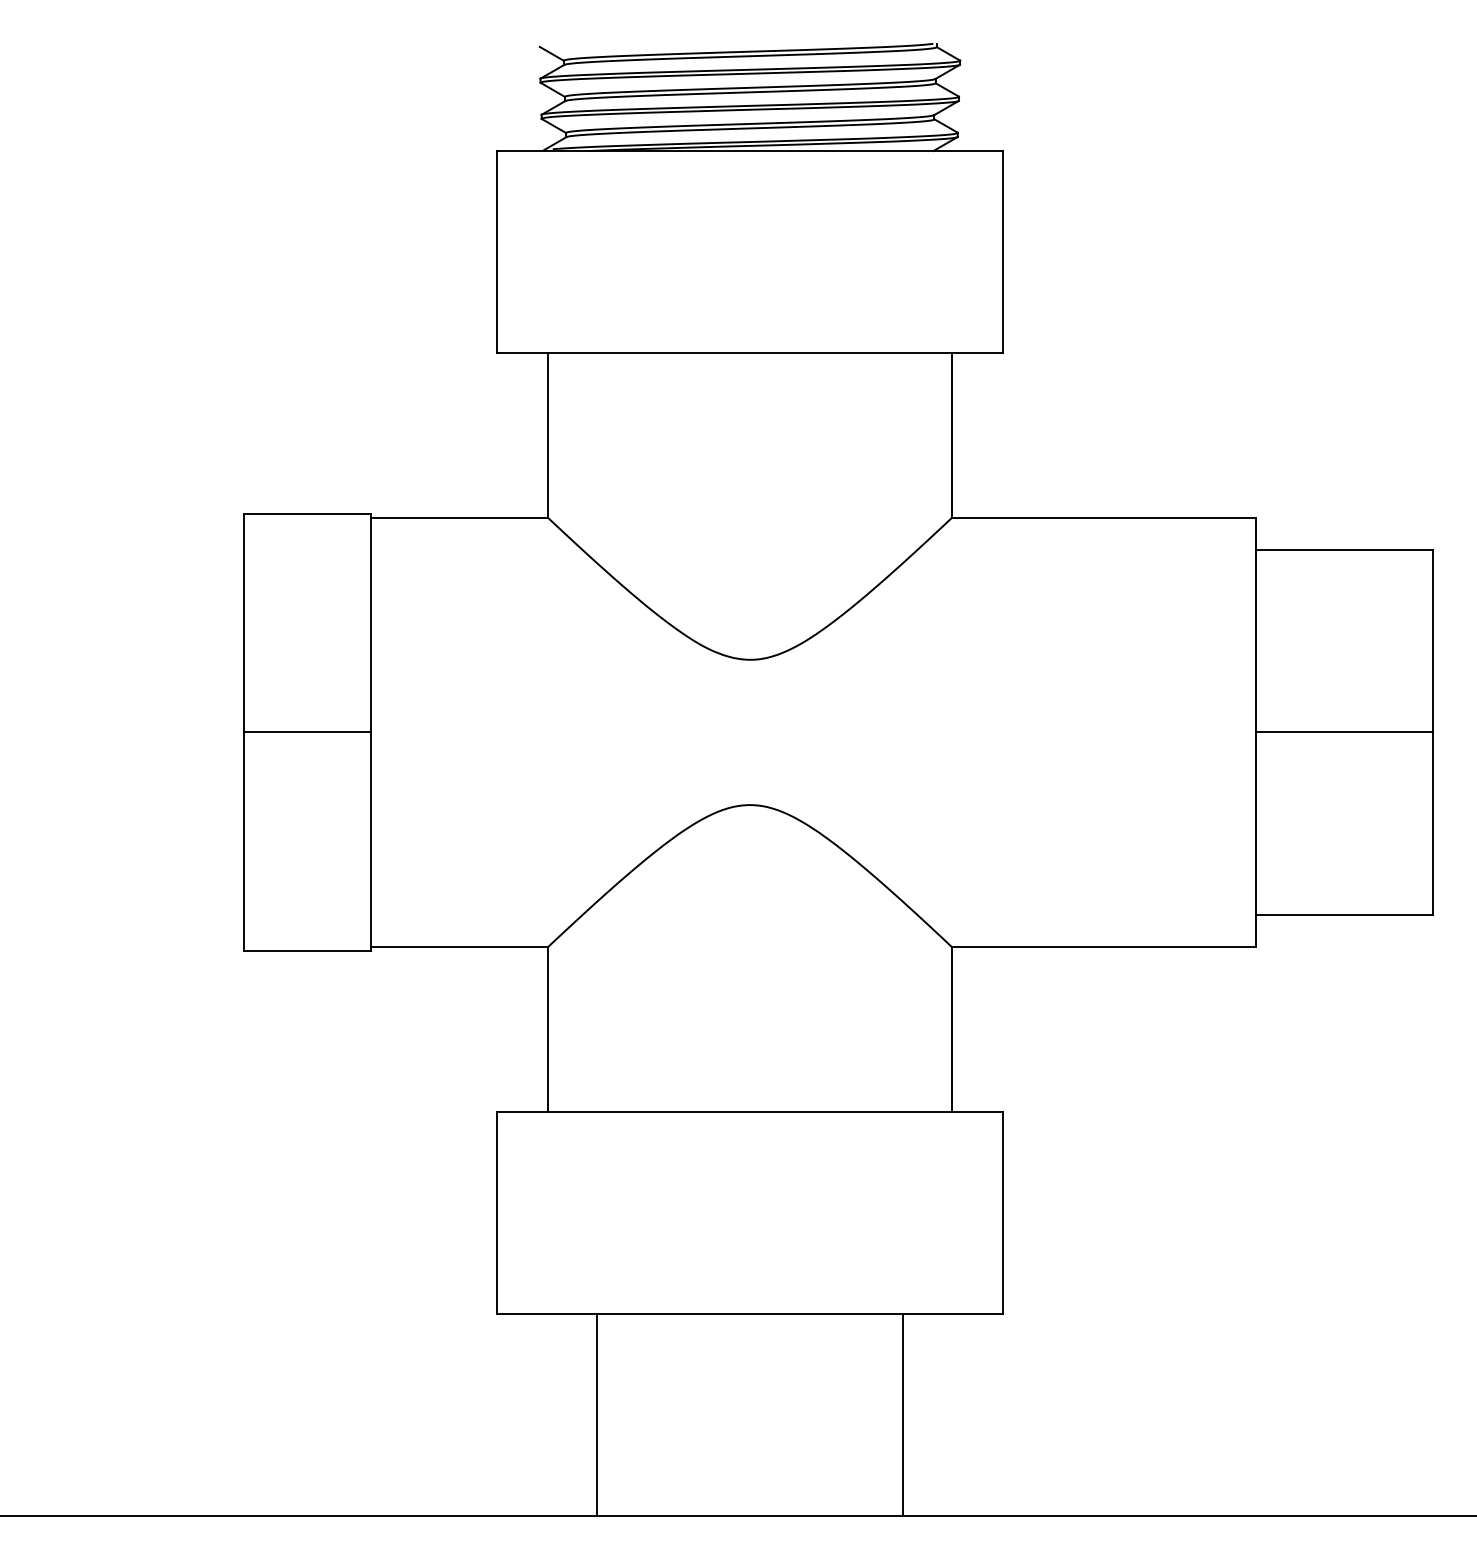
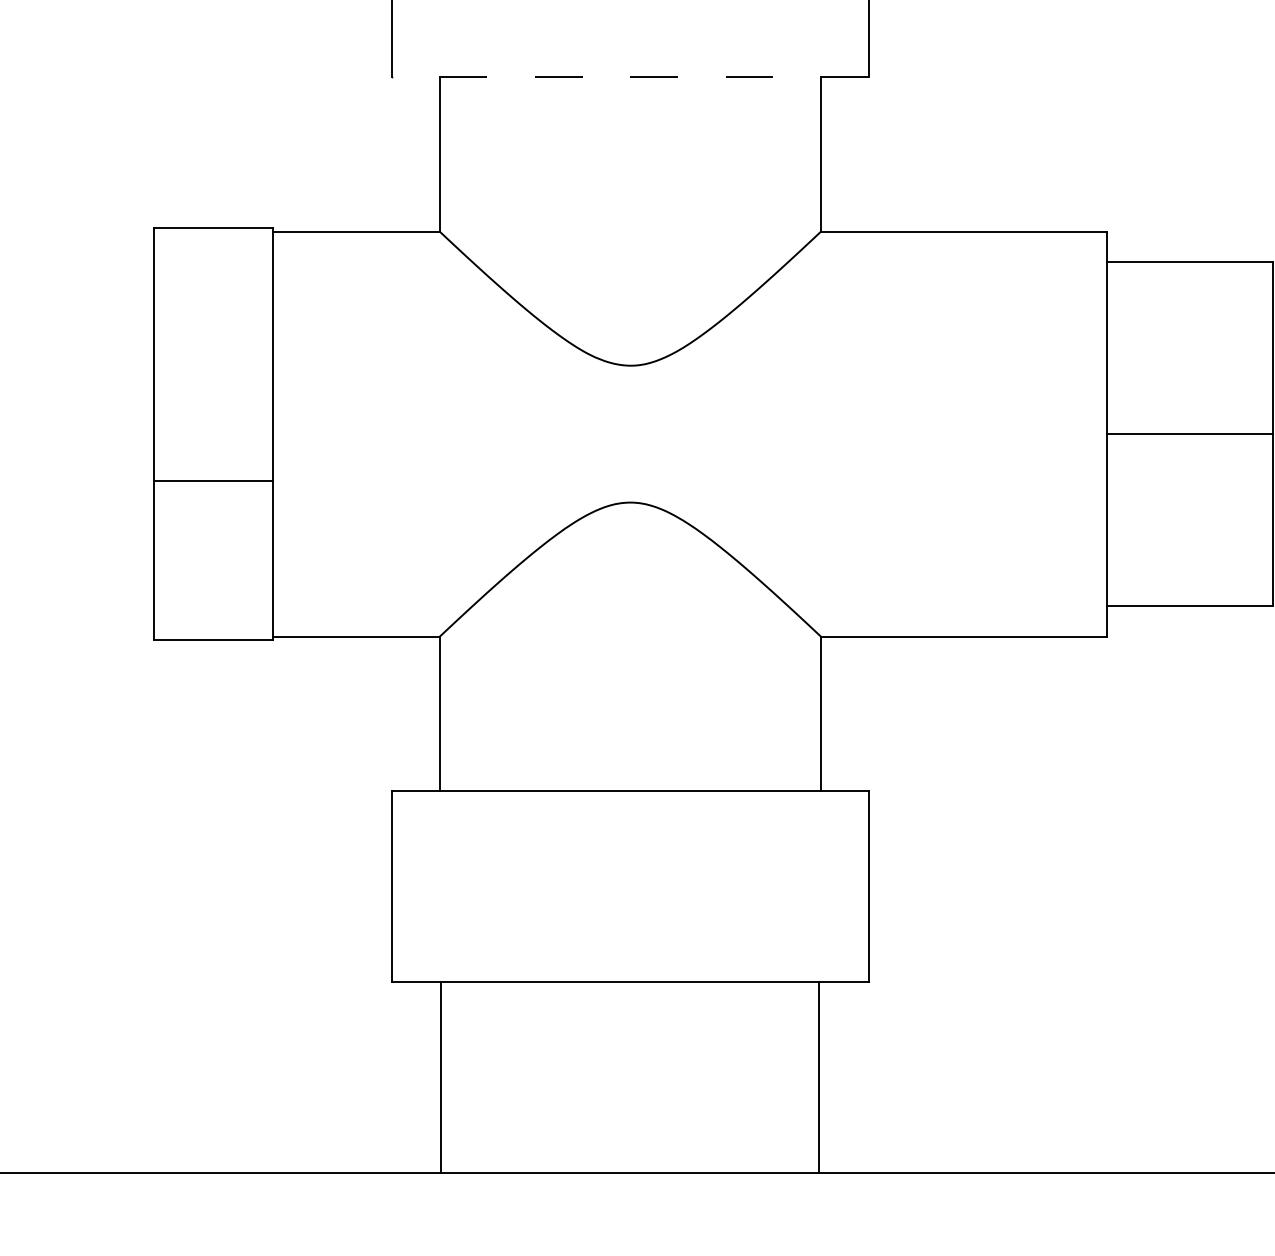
line: (750, 353) -> (630, 77), solid -> dashed
line: (307, 732) -> (213, 481), moved
line: (596, 1414) -> (440, 1076), moved
line: (903, 1414) -> (819, 1076), moved

